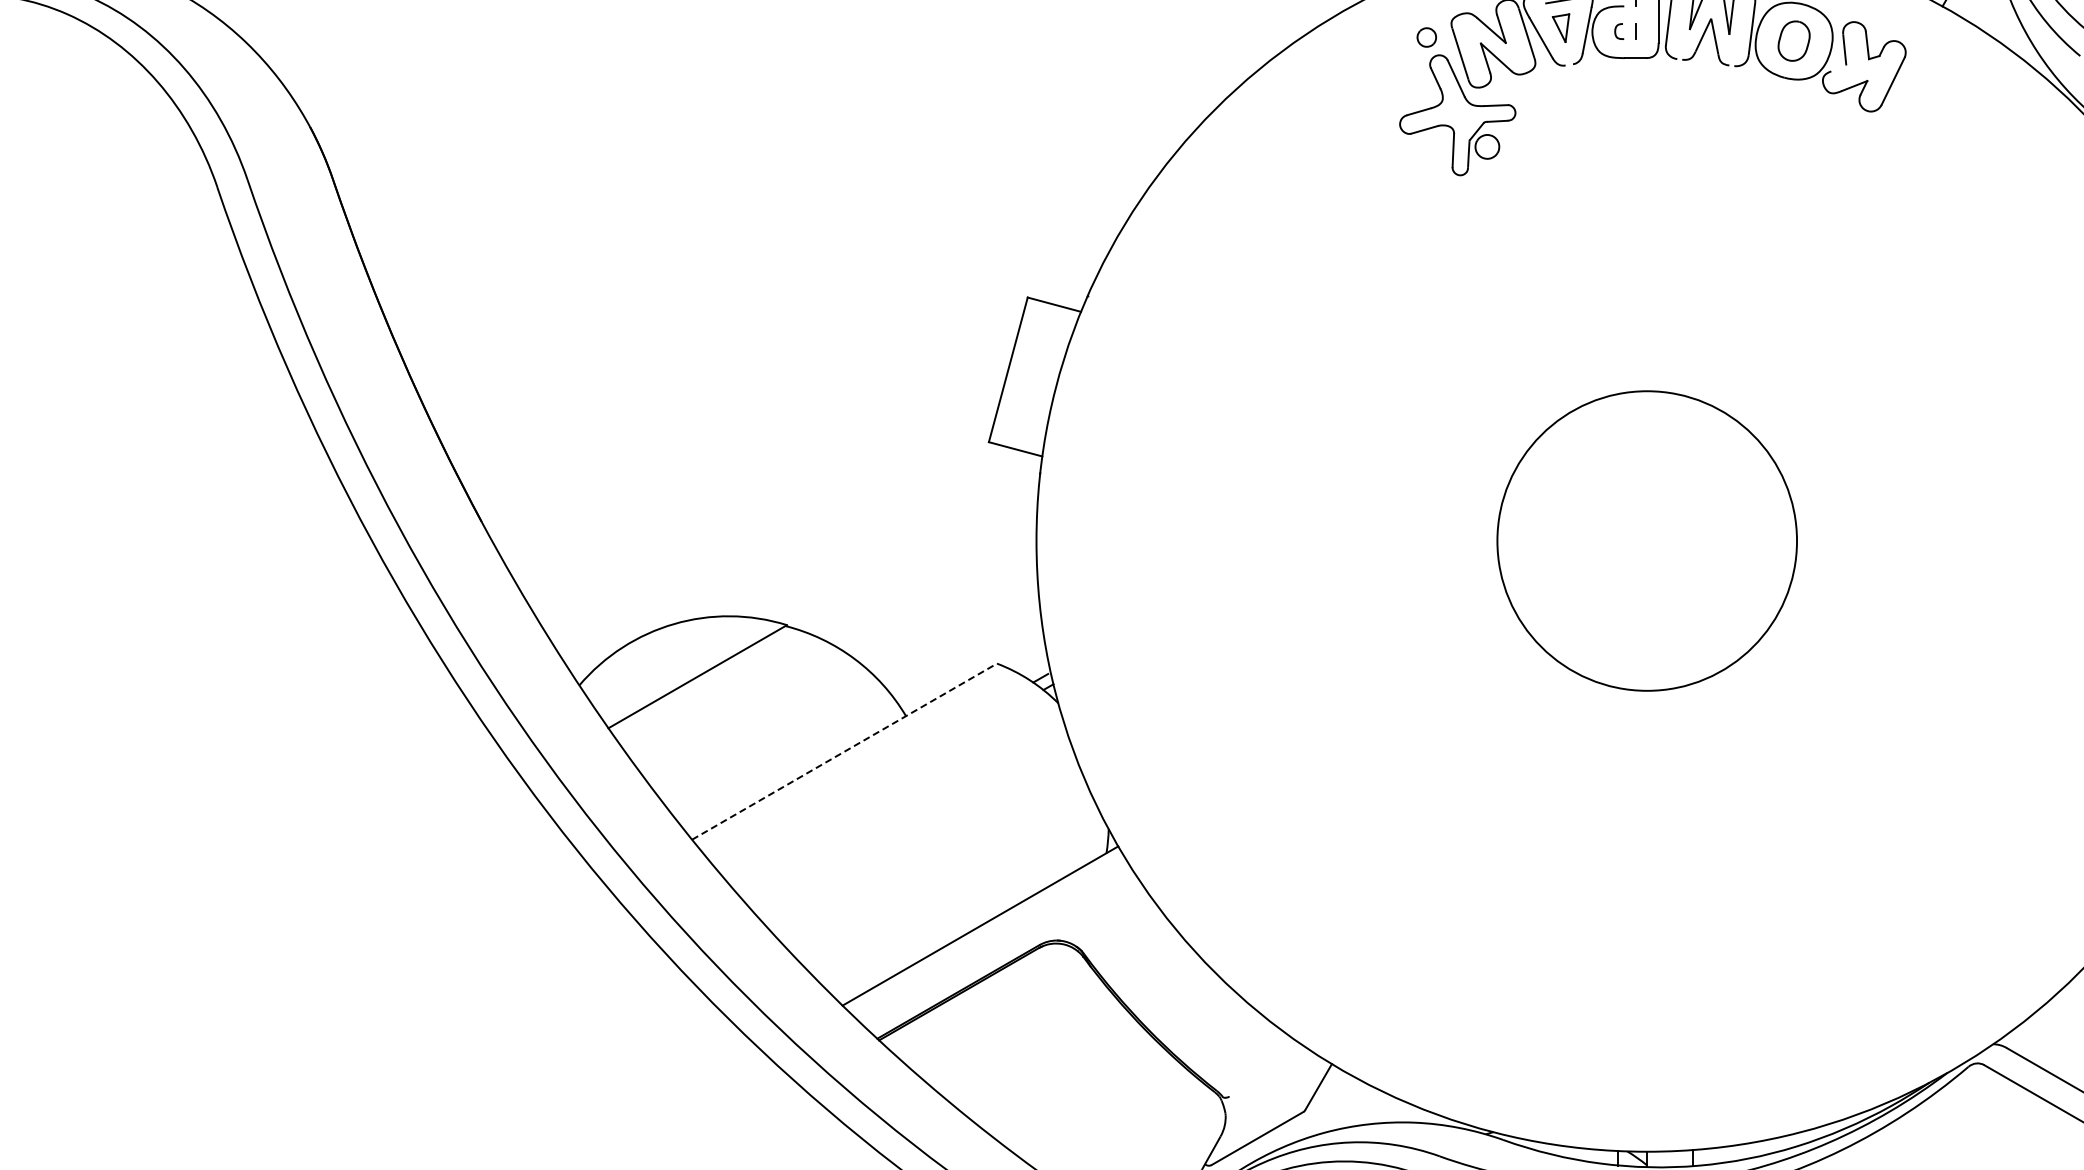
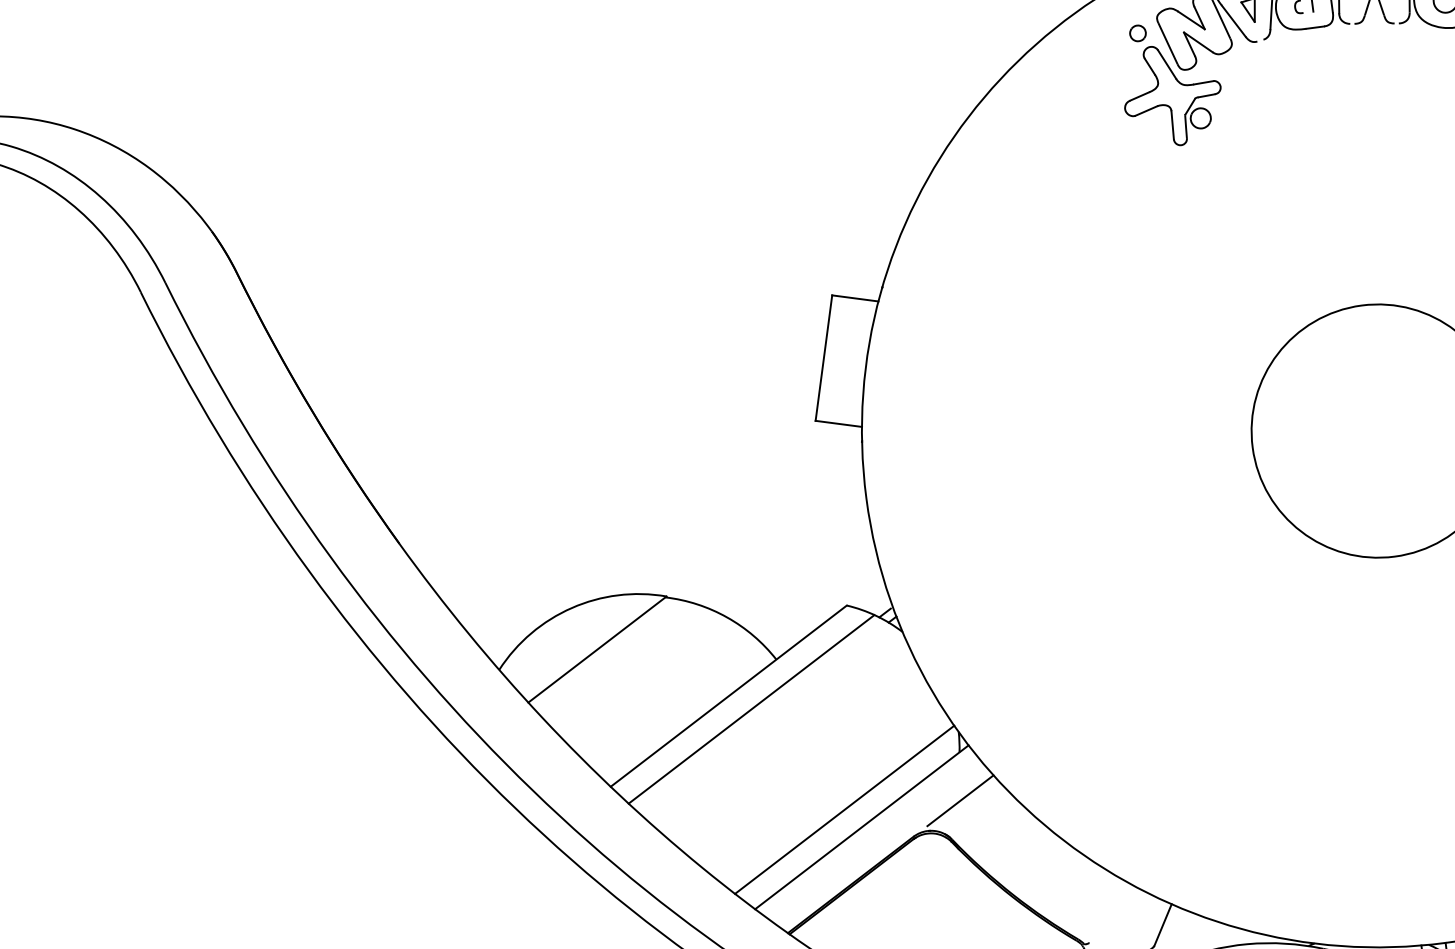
line: (844, 751) -> (728, 696), dashed -> solid
line: (868, 770) -> (750, 709), added
line: (962, 902) -> (844, 809), added
line: (1099, 909) -> (959, 800), added

